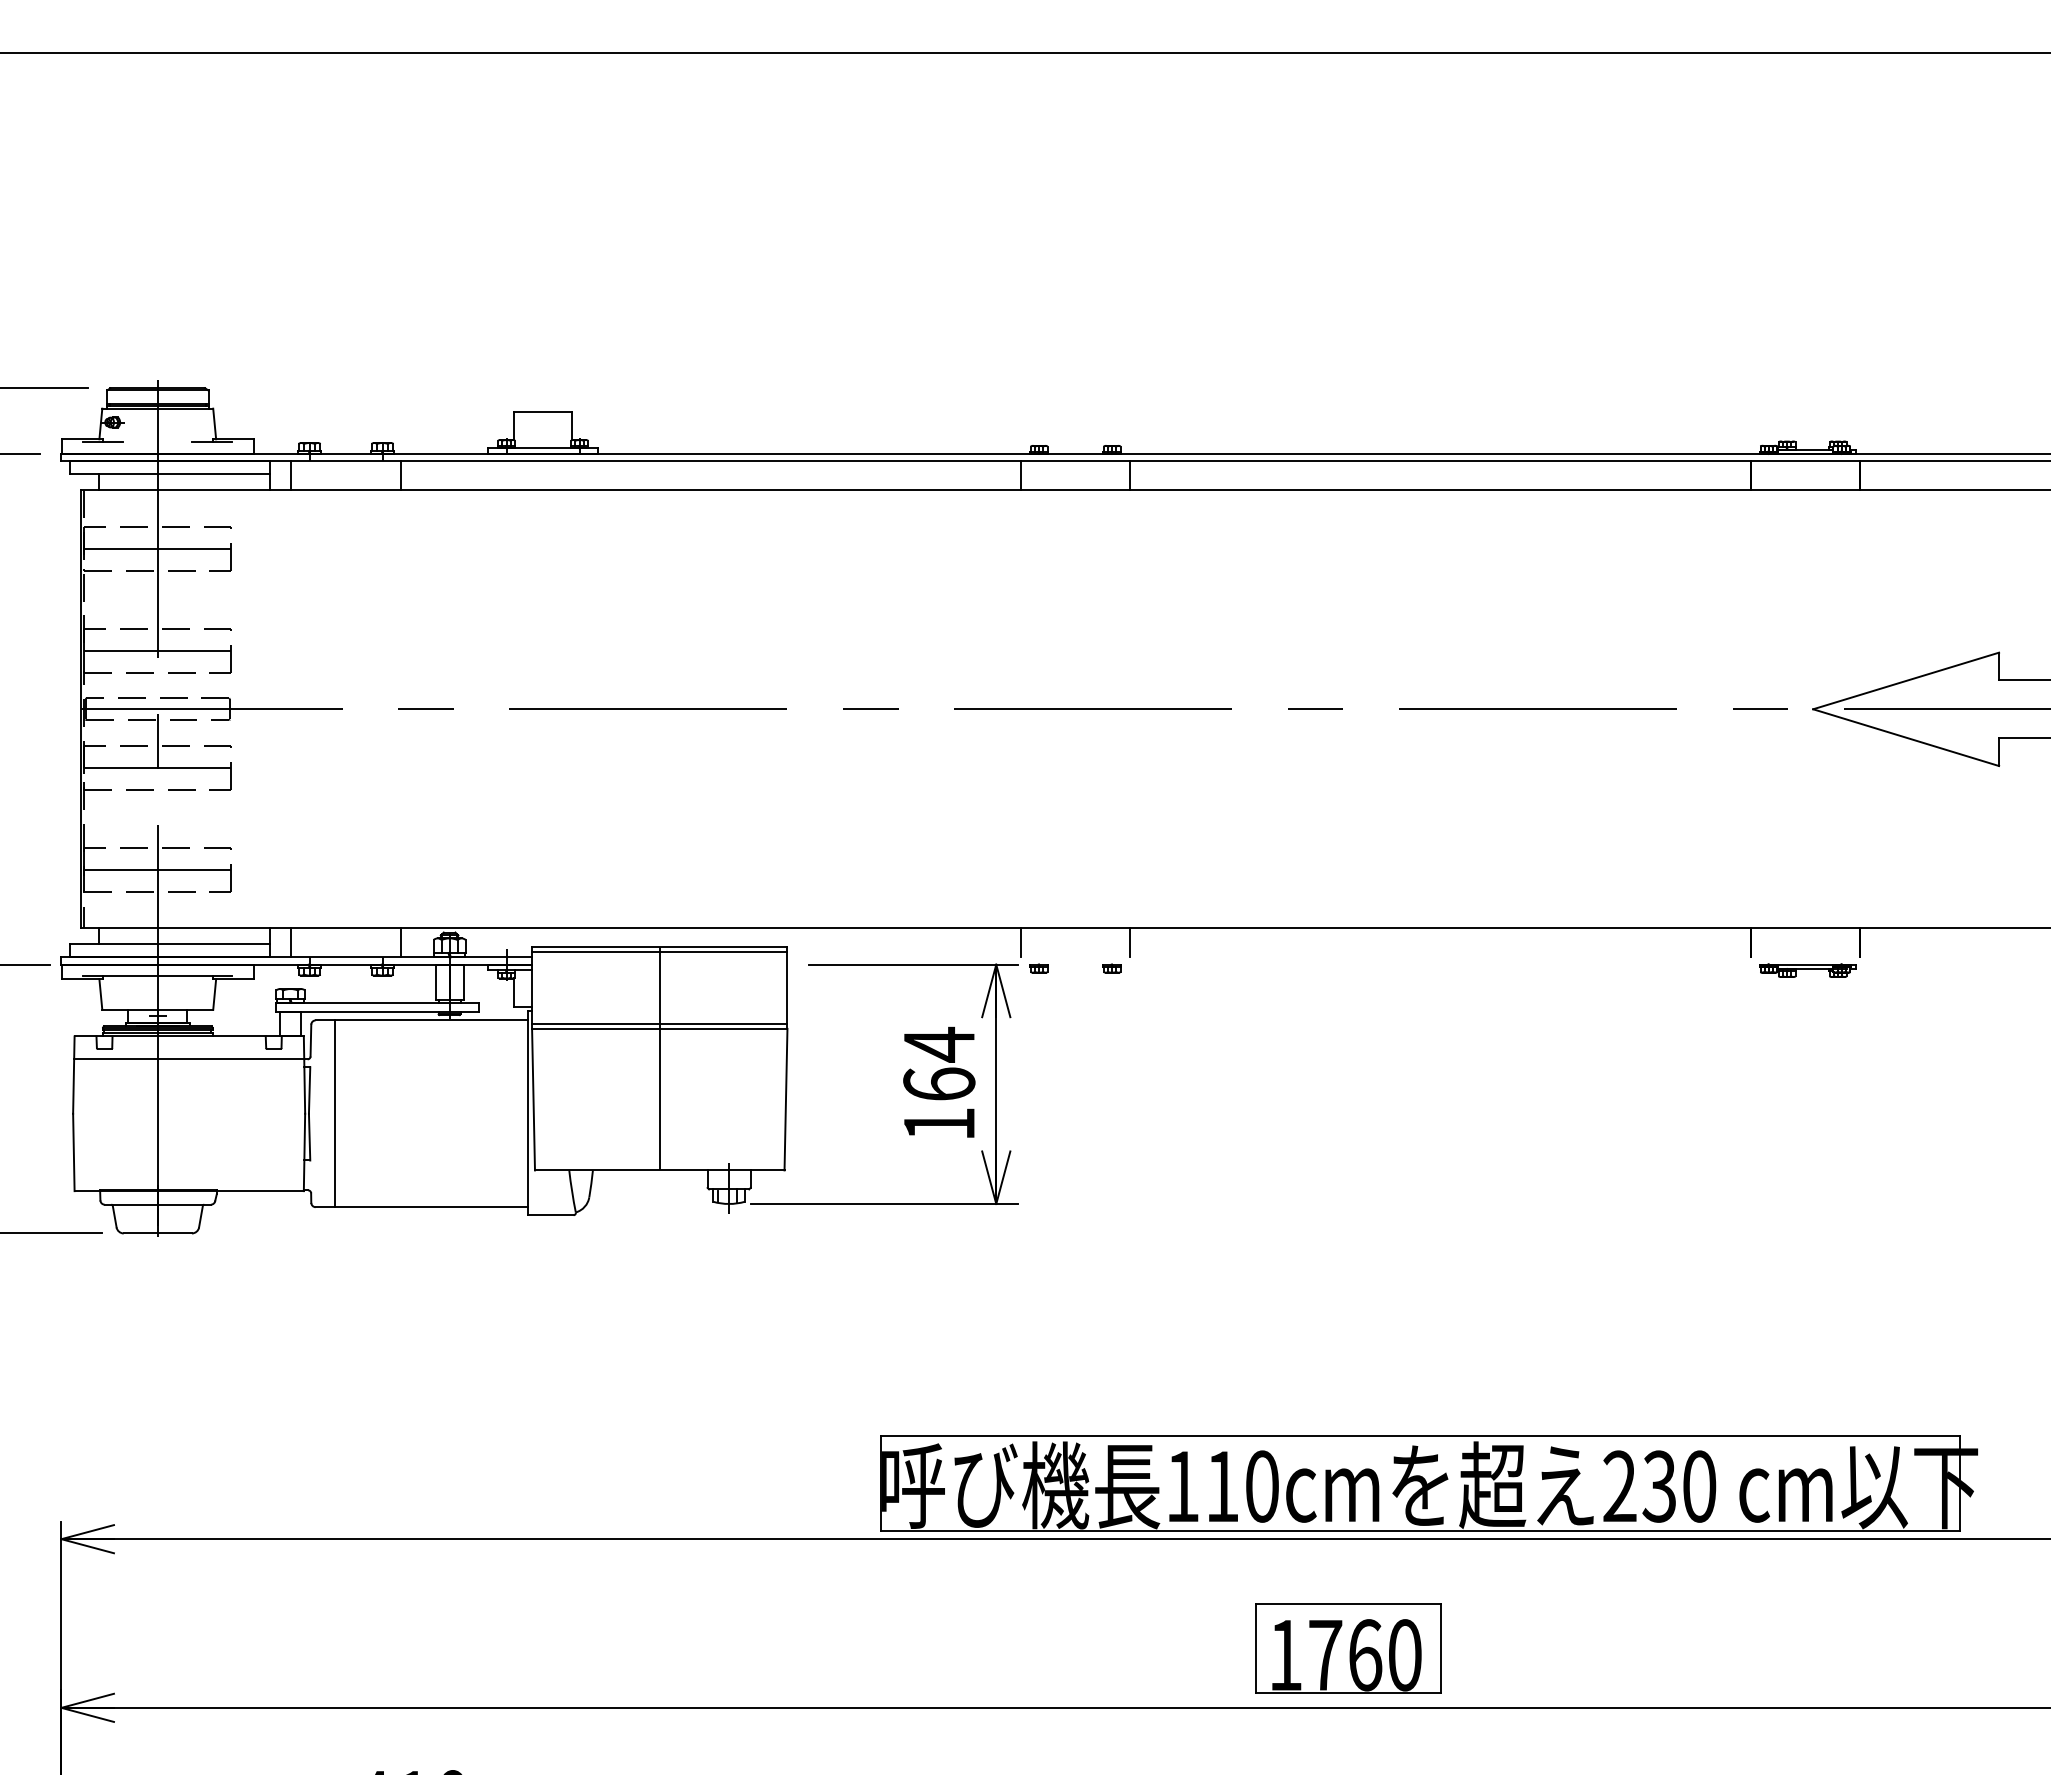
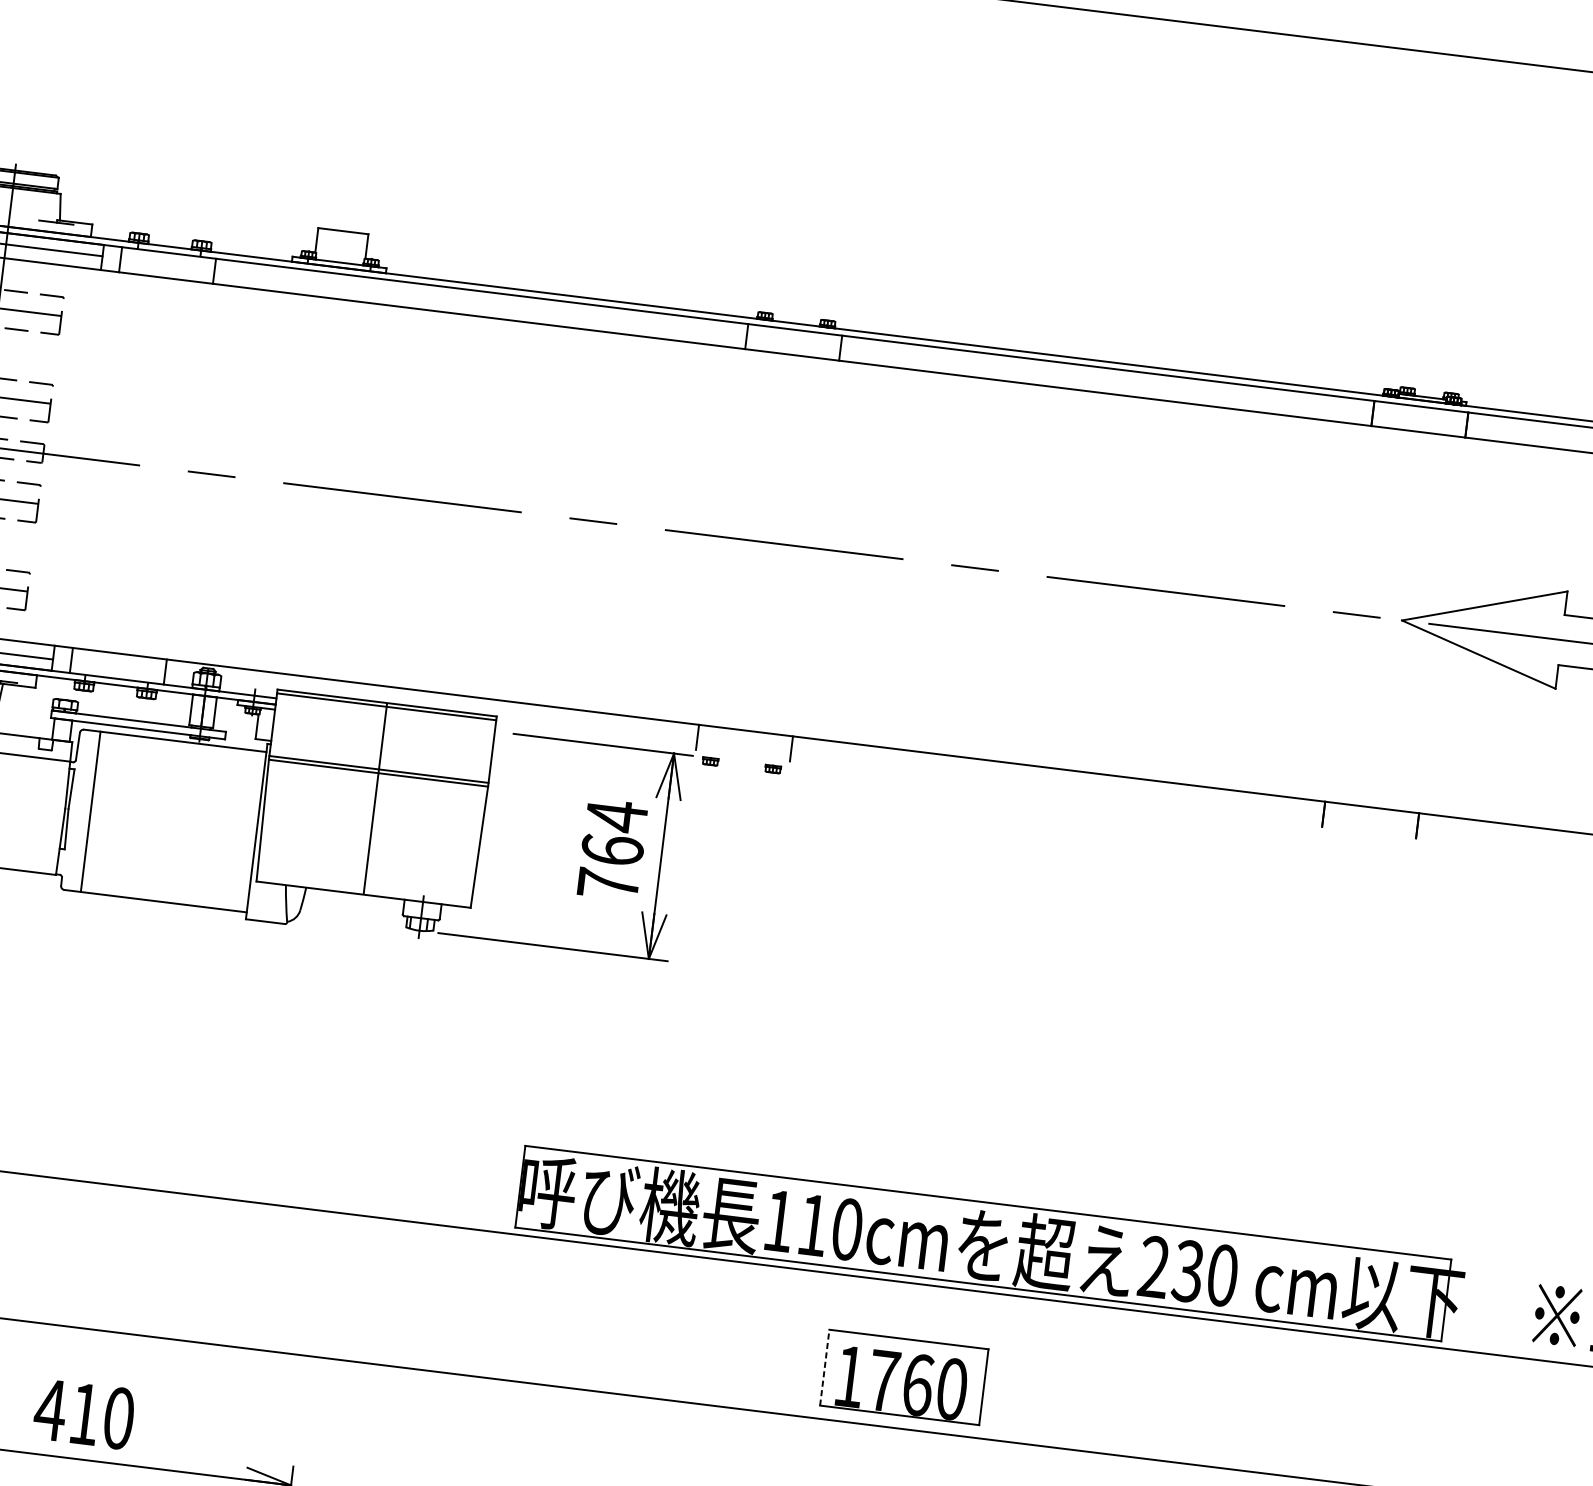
part: (1807, 970) -> (1369, 844), removed
text: (939, 1123) -> (608, 883), 164 -> 764
line: (1255, 1647) -> (824, 1366), solid -> dashed

